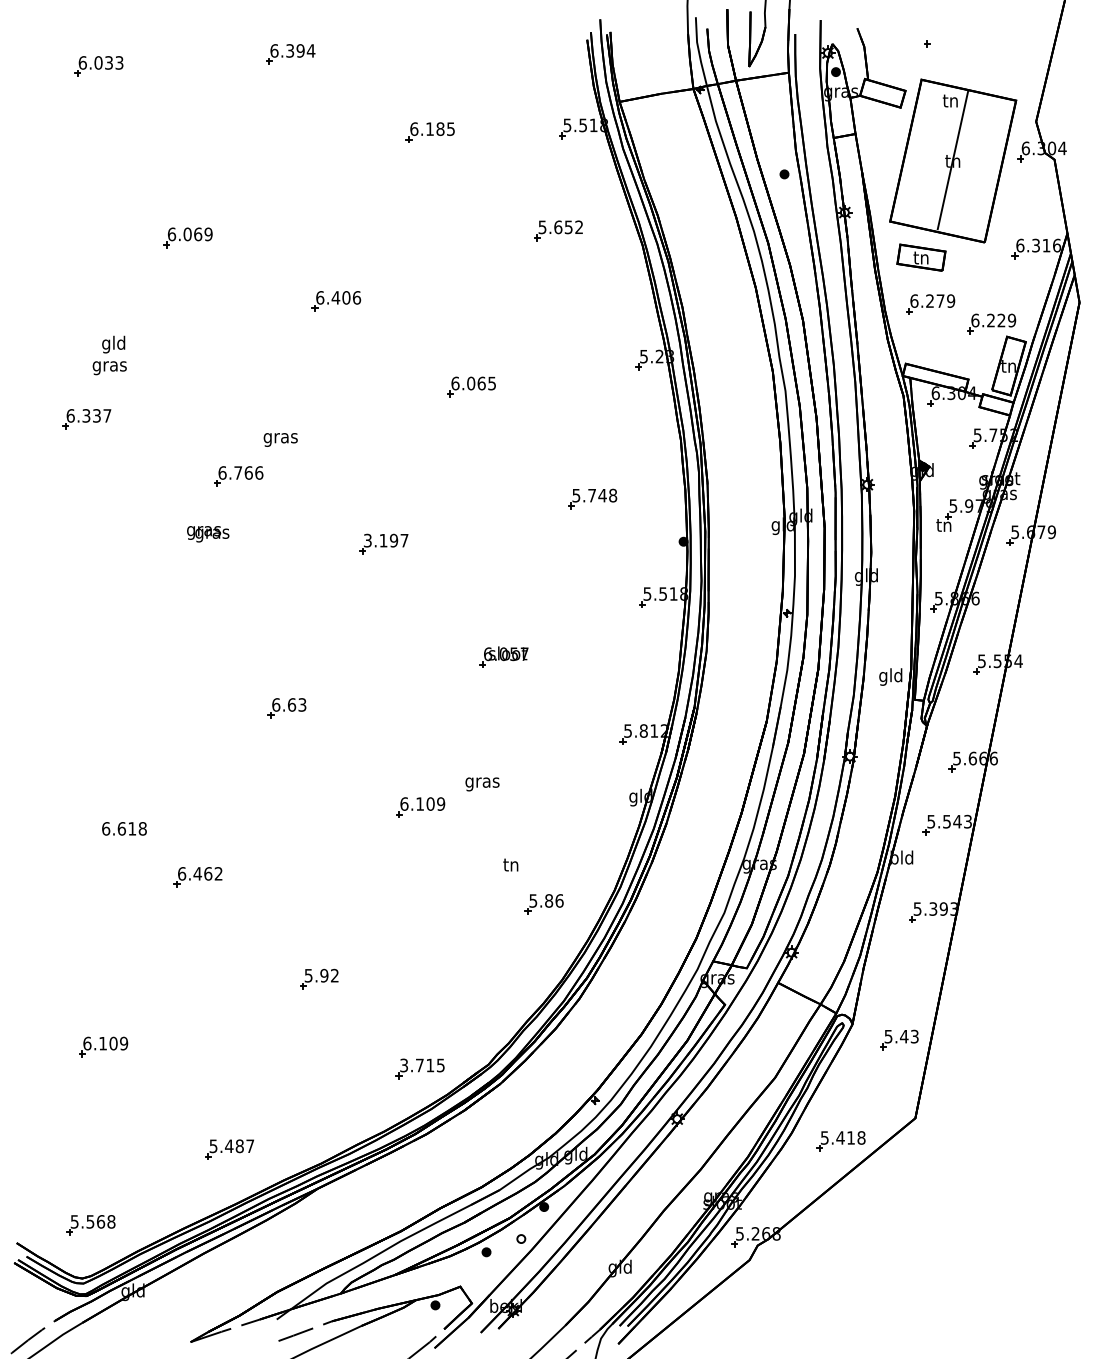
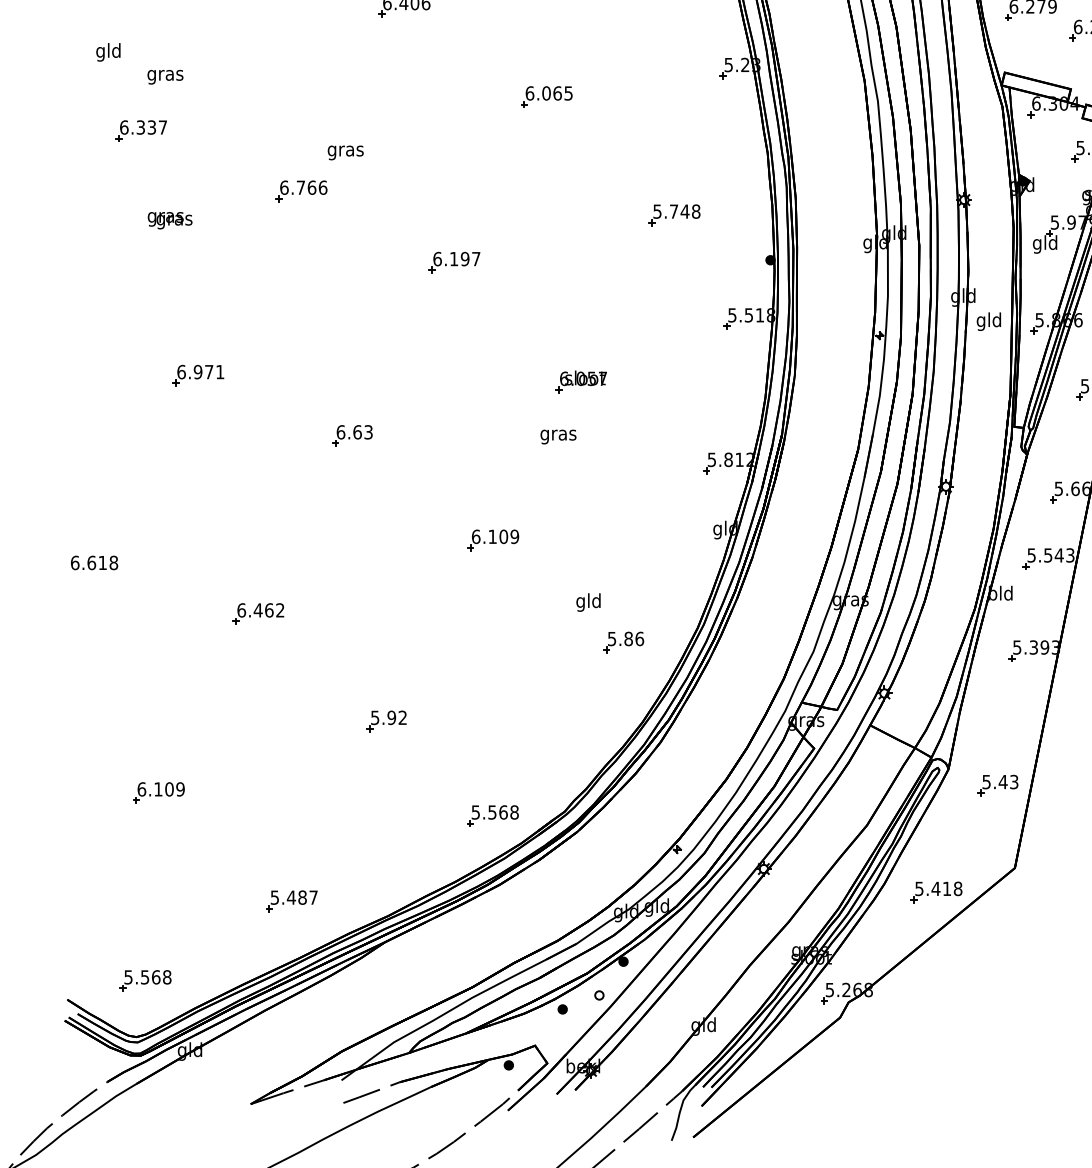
text: (113, 344) -> (108, 52), moved
text: (943, 526) -> (1044, 244), tn -> gld
text: (208, 534) -> (170, 220), moved
text: (367, 540) -> (437, 258), 3.197 -> 6.197
part: (140, 651) -> (197, 375), added
text: (890, 676) -> (988, 321), moved
text: (482, 784) -> (558, 437), moved
text: (124, 828) -> (94, 562), moved
text: (510, 866) -> (587, 602), tn -> gld
text: (422, 1065) -> (495, 812), 3.715 -> 5.568

